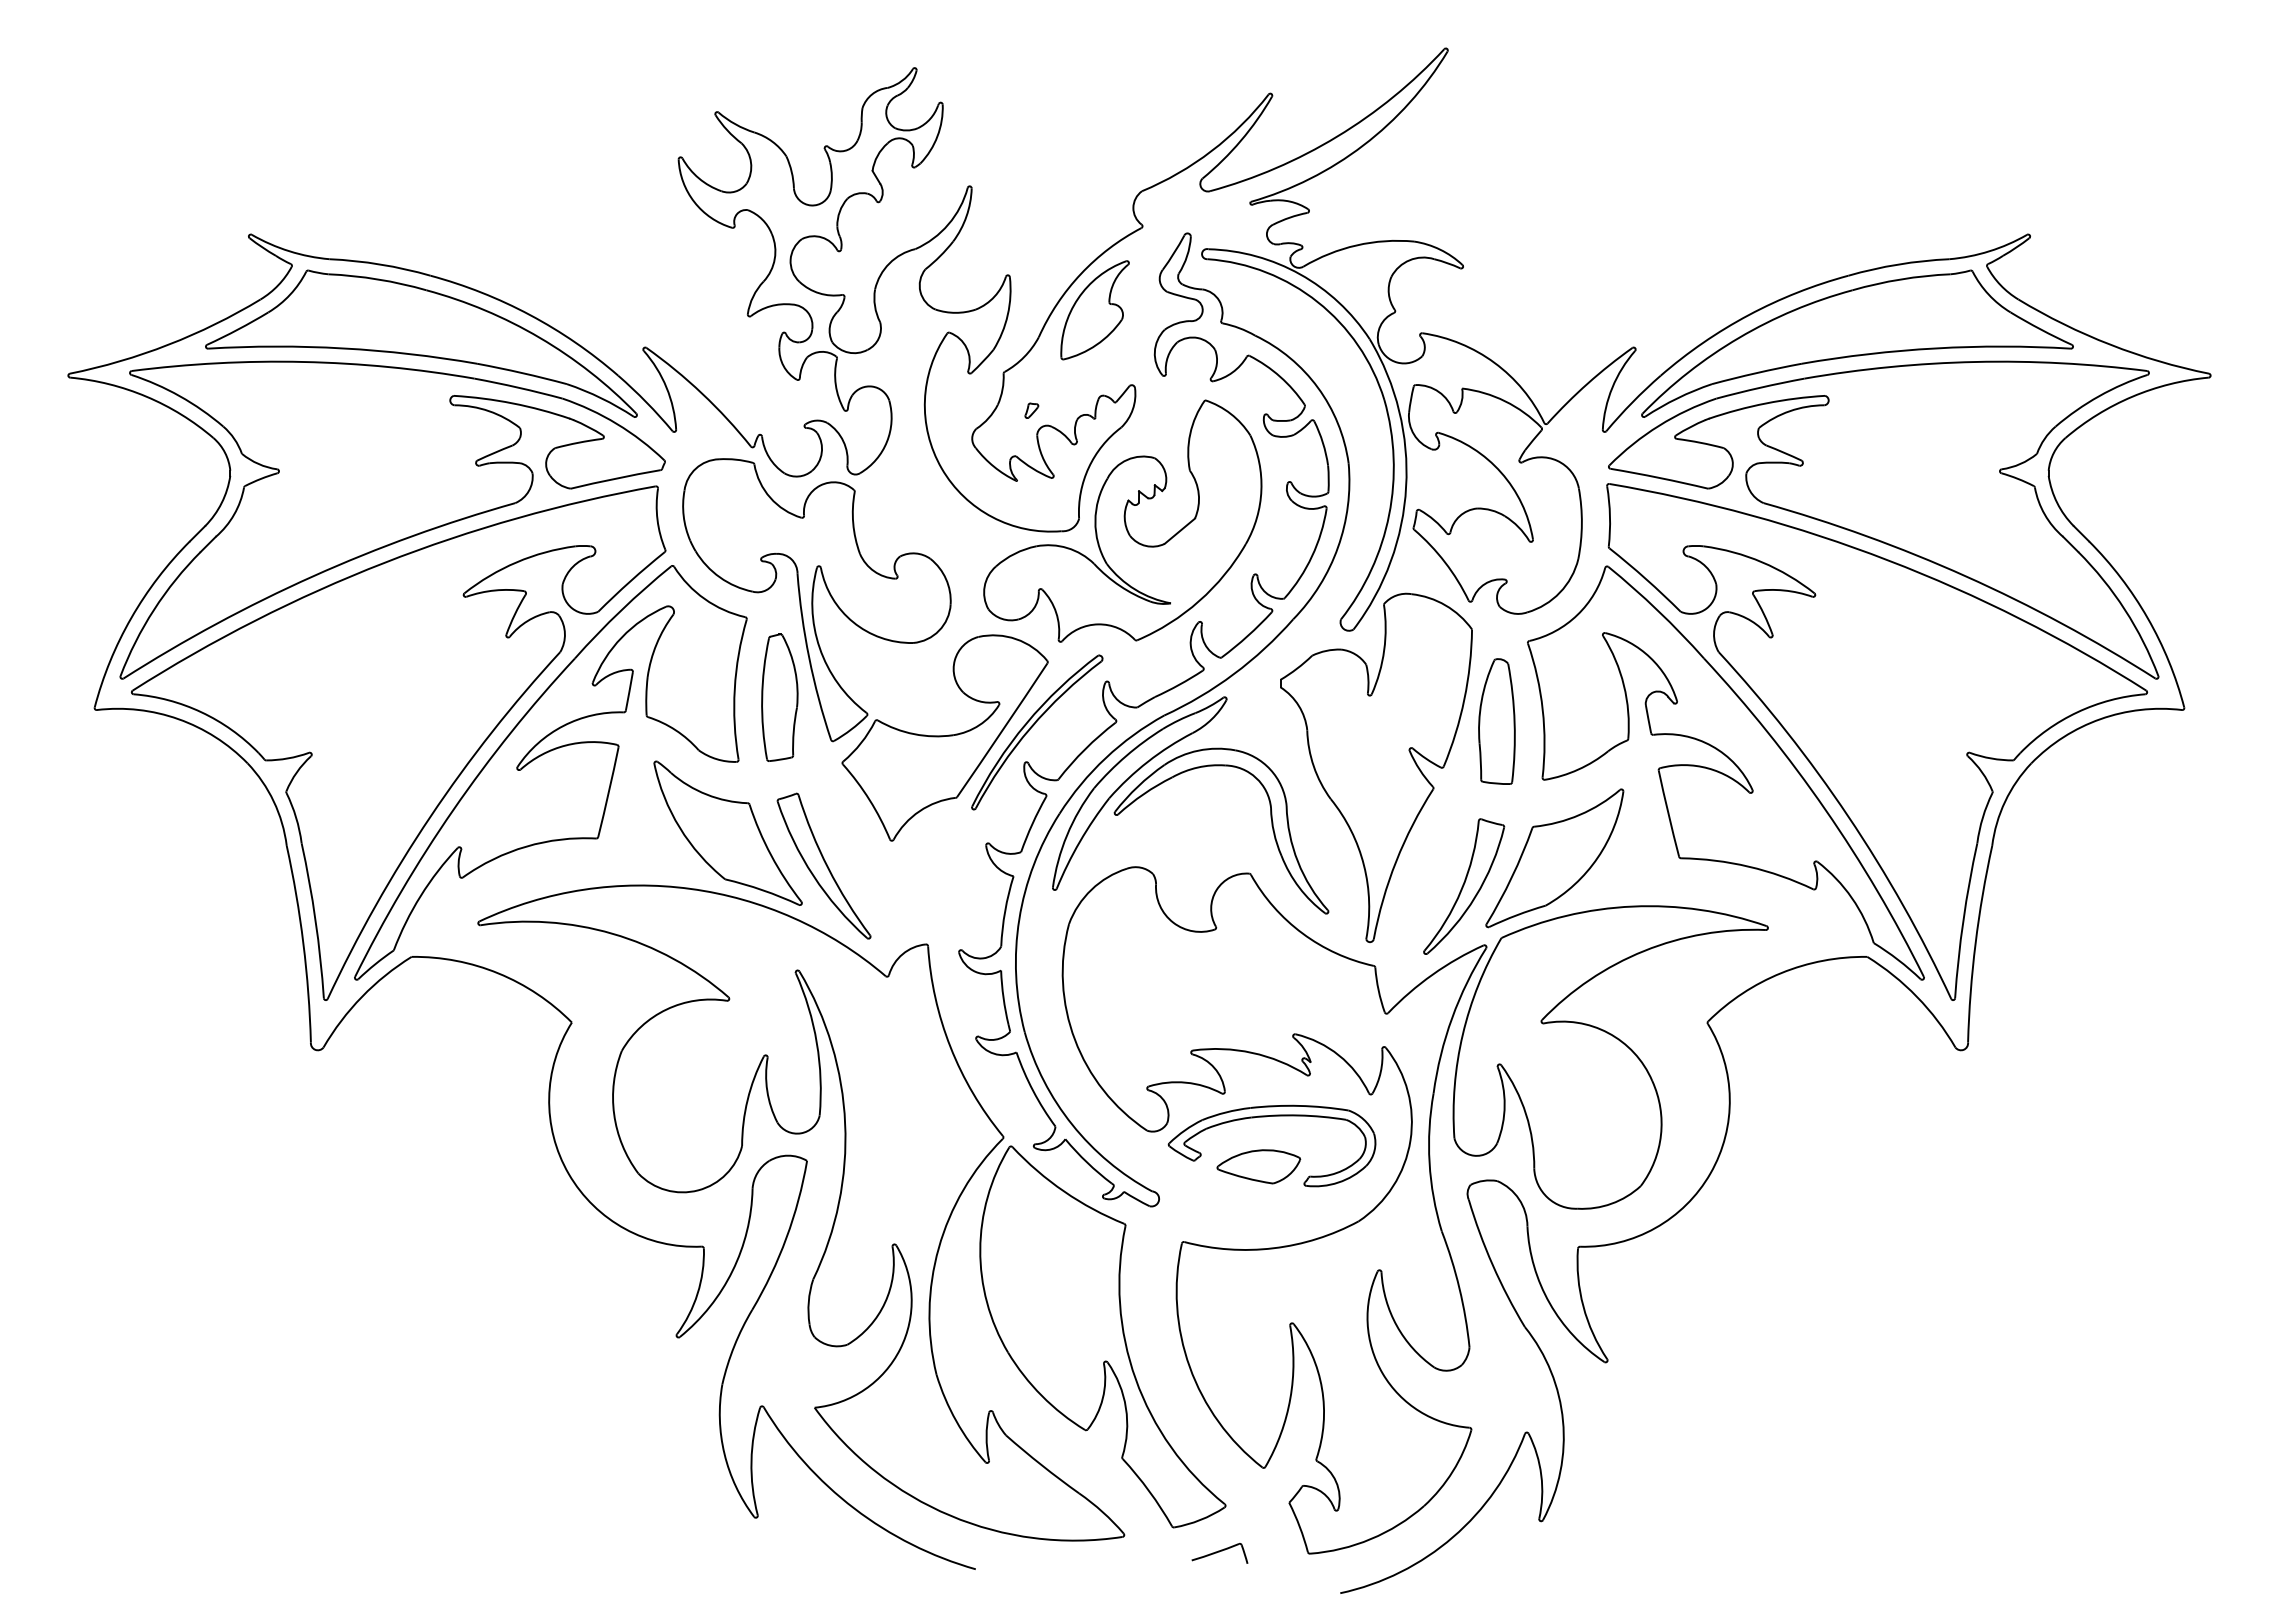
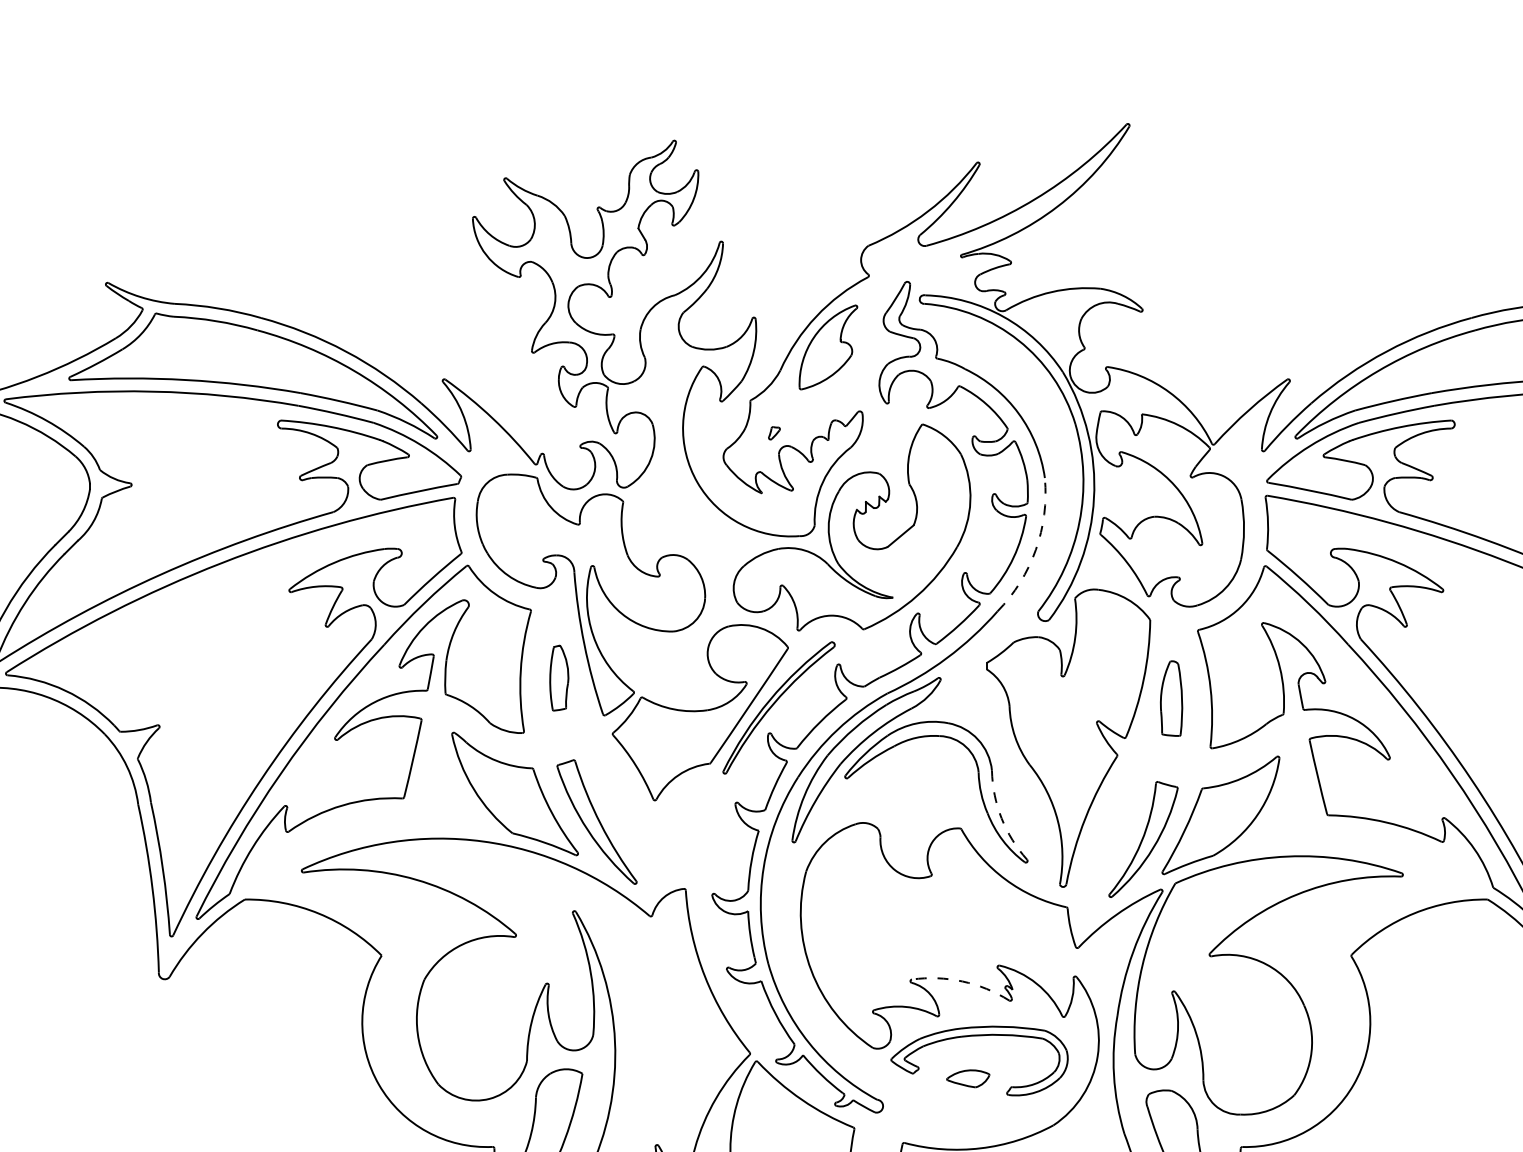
arc: (1338, 547) -> (1036, 550), solid -> dashed
part: (779, 697) -> (558, 678), size x0.6
part: (1496, 721) -> (1171, 698), size x0.7
arc: (1297, 861) -> (1001, 818), solid -> dashed
arc: (1252, 1052) -> (962, 981), solid -> dashed
part: (1258, 1166) -> (967, 1078), size x0.6

